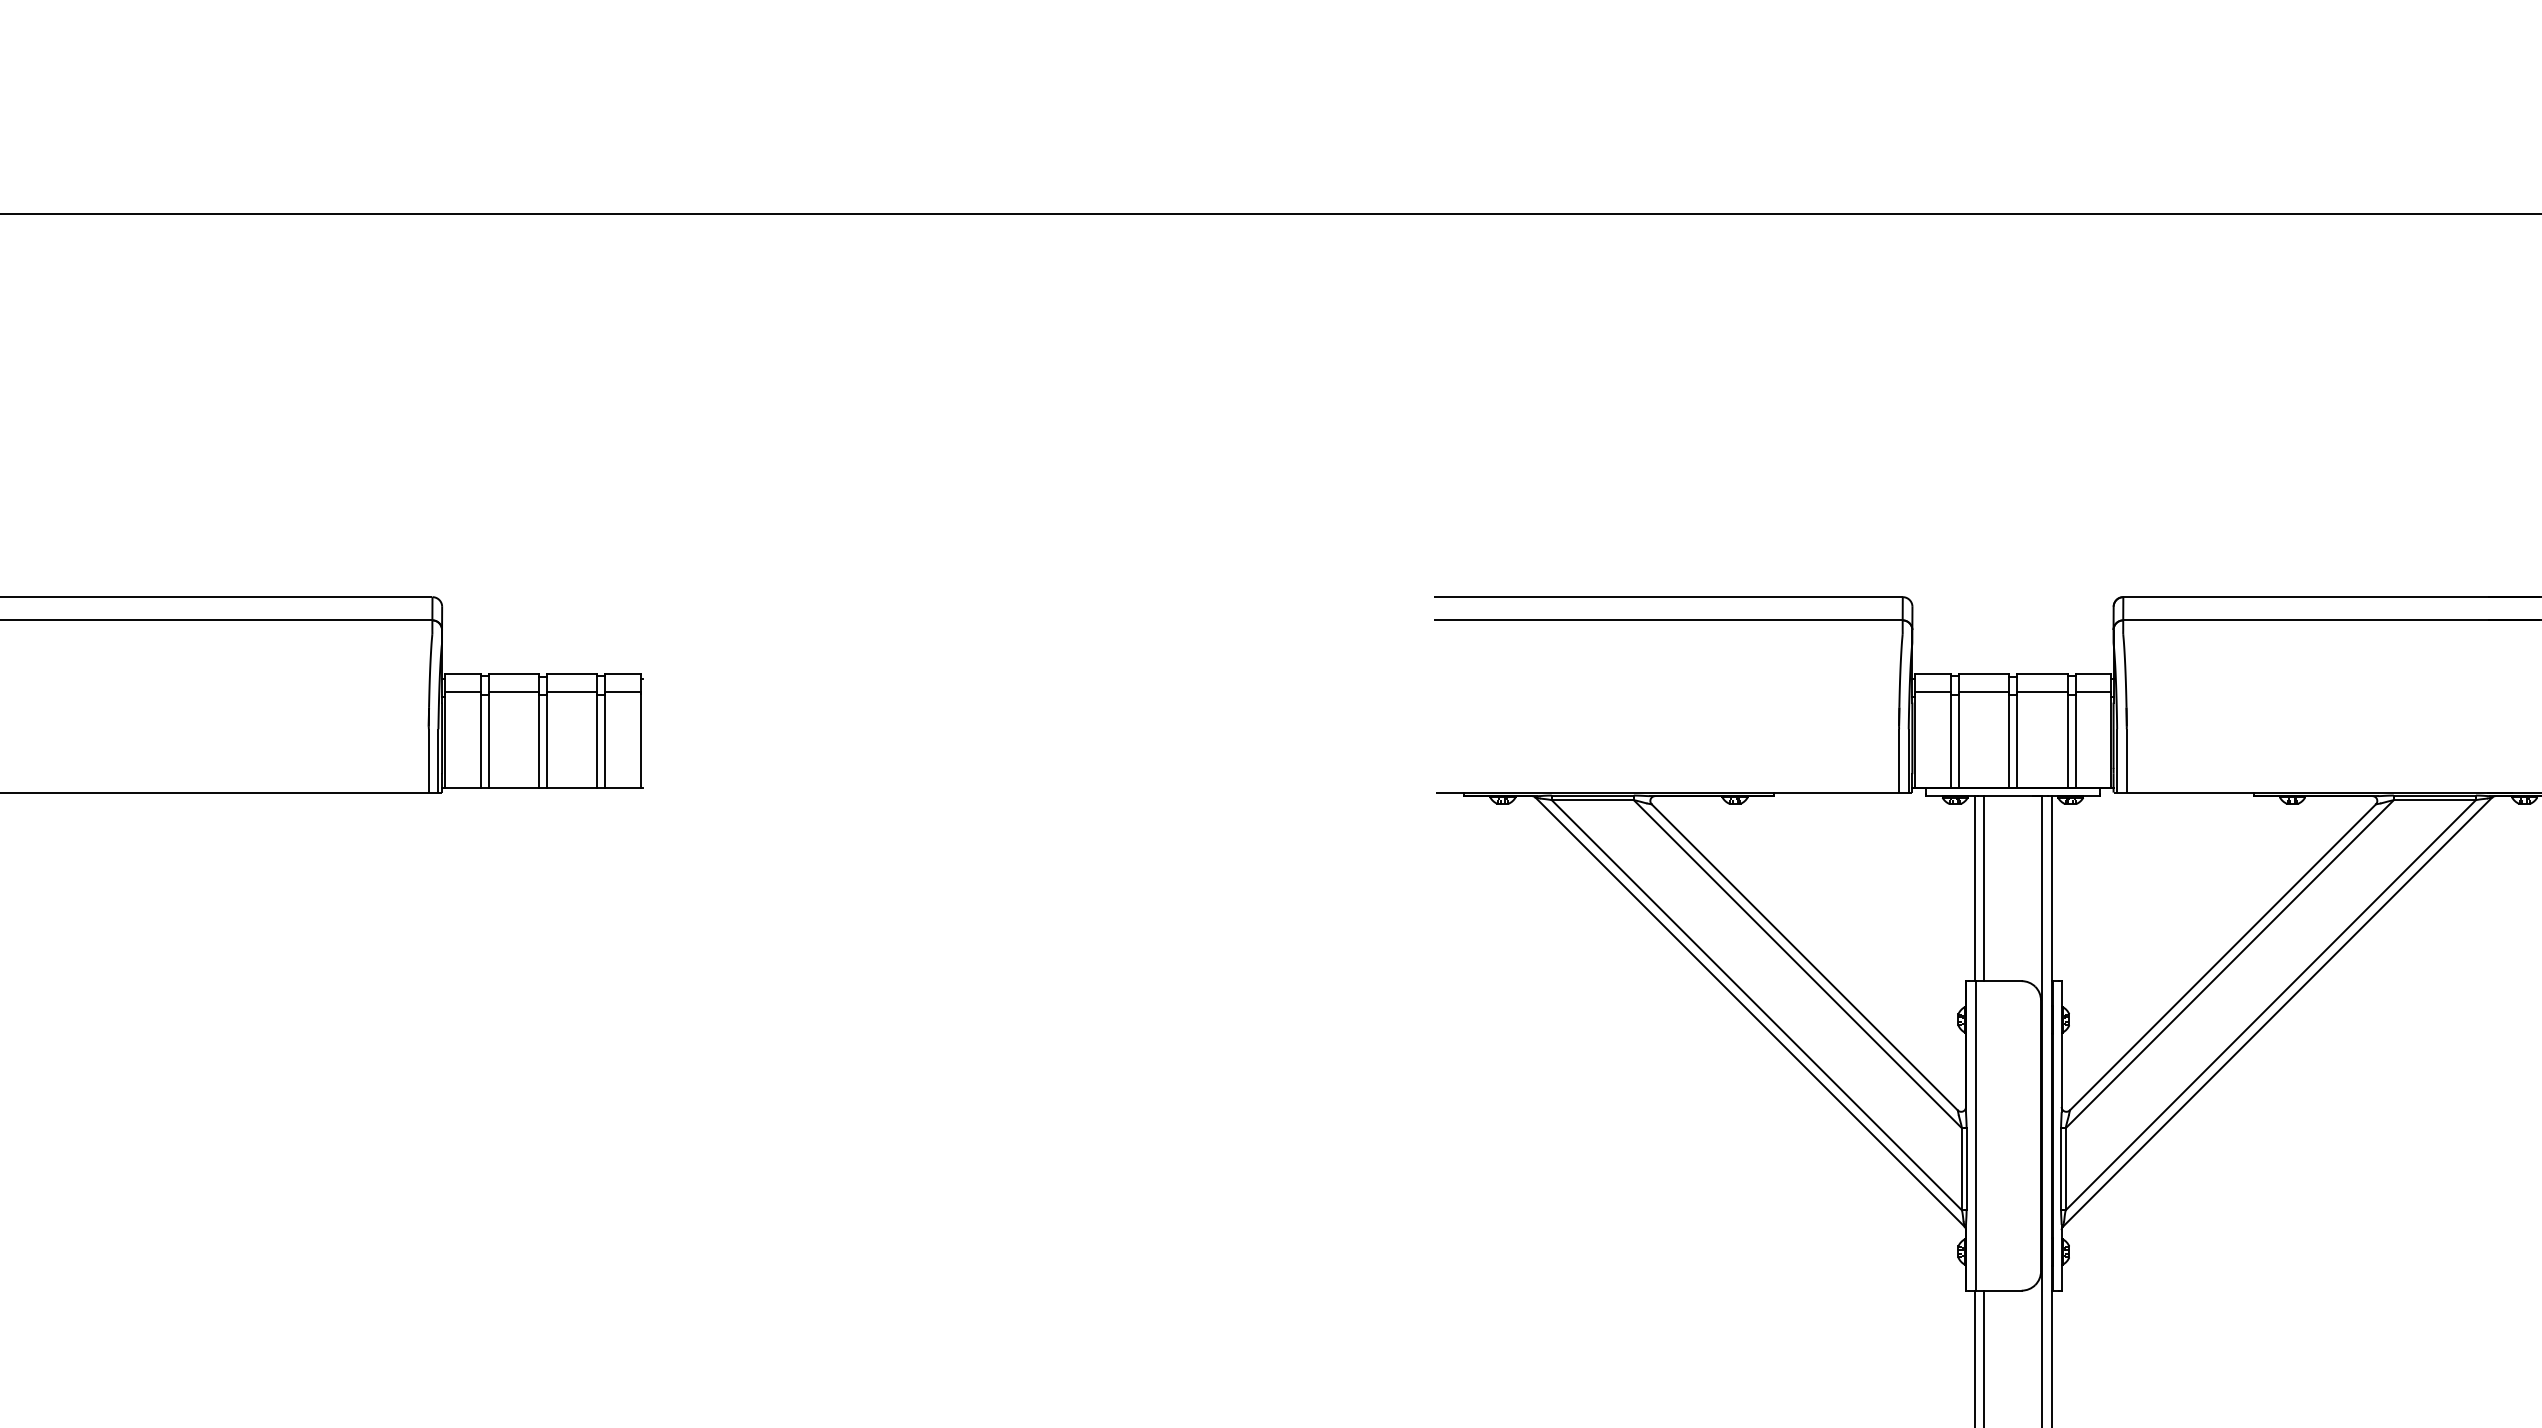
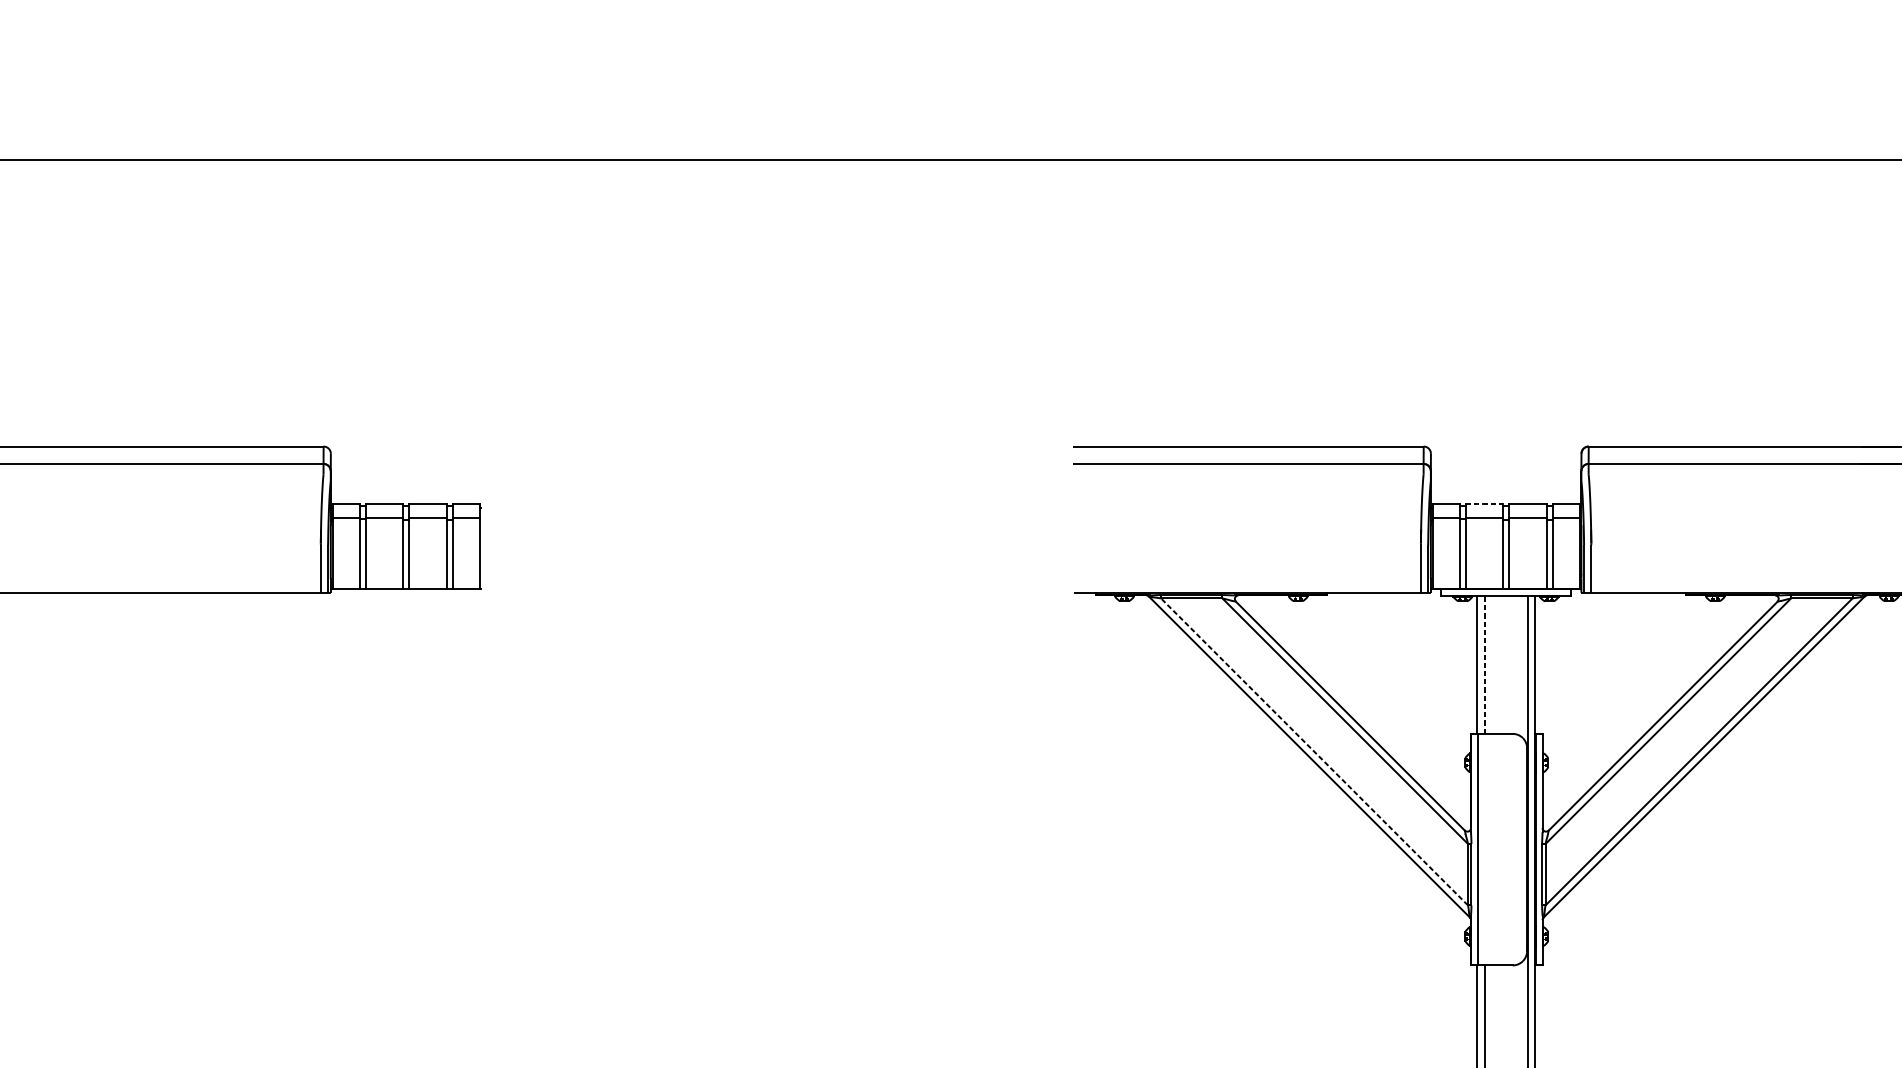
line: (1984, 674) -> (1484, 504), solid -> dashed
line: (1984, 888) -> (1484, 664), solid -> dashed
line: (1756, 1004) -> (1314, 751), solid -> dashed

